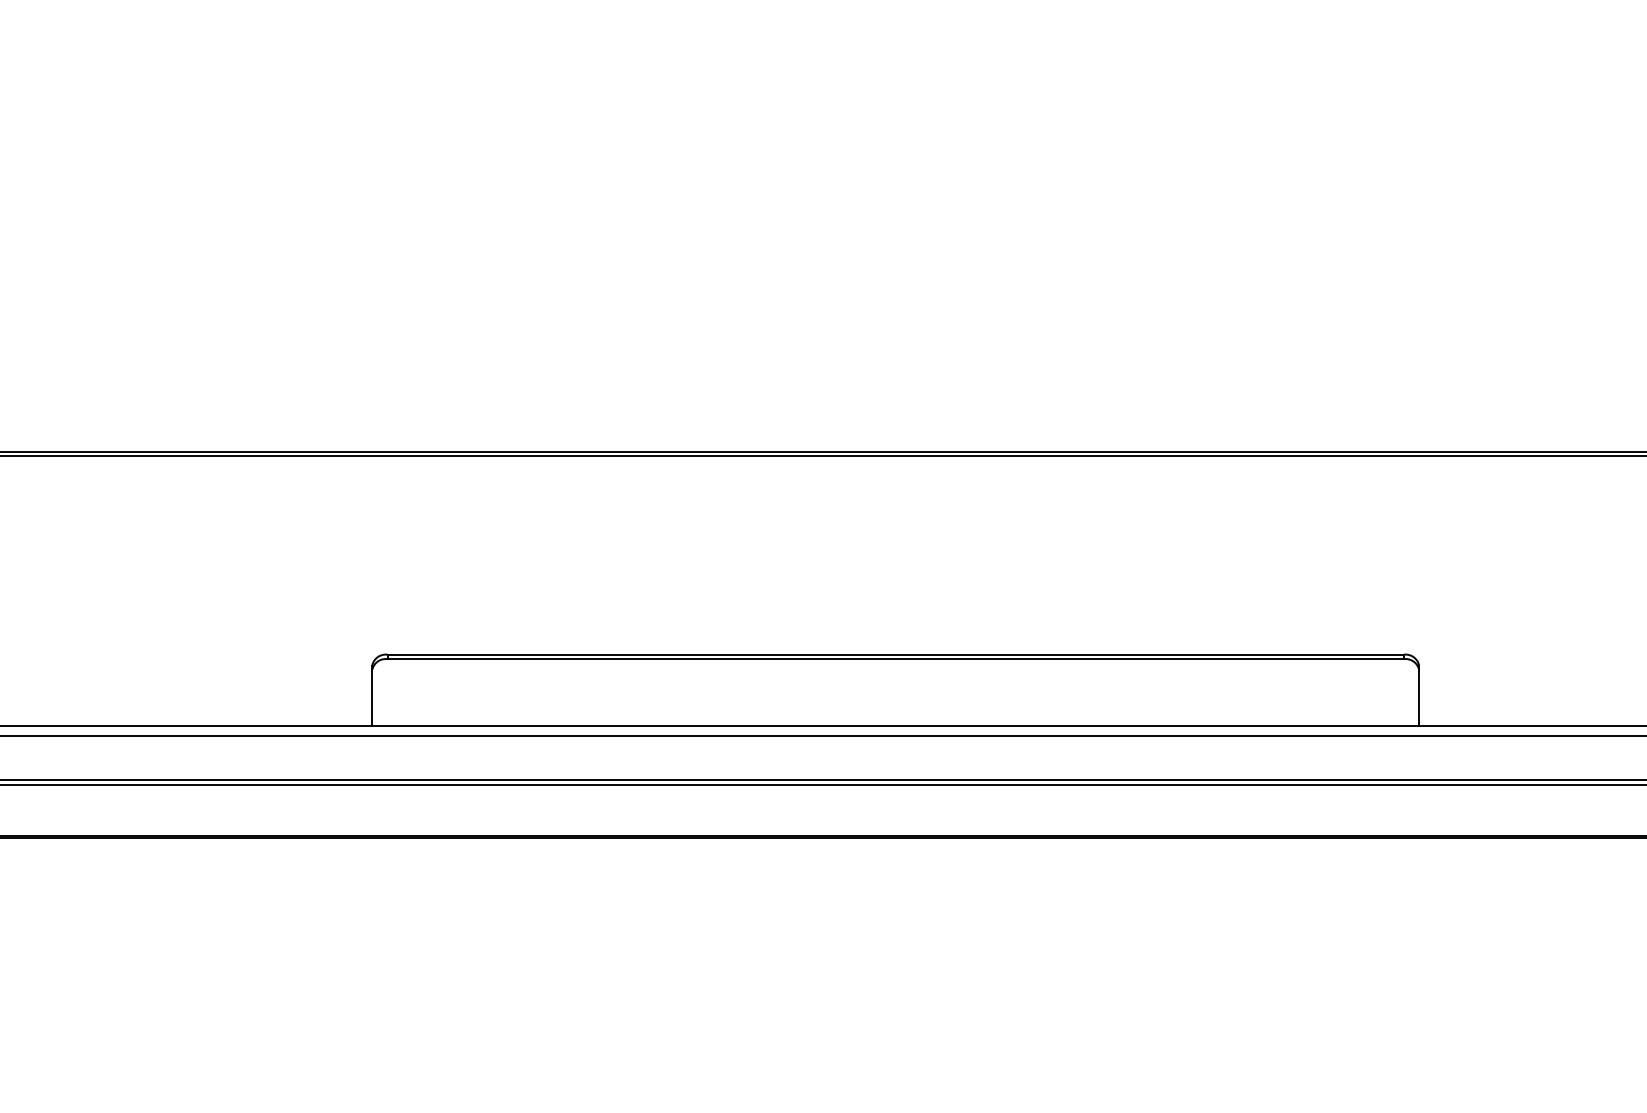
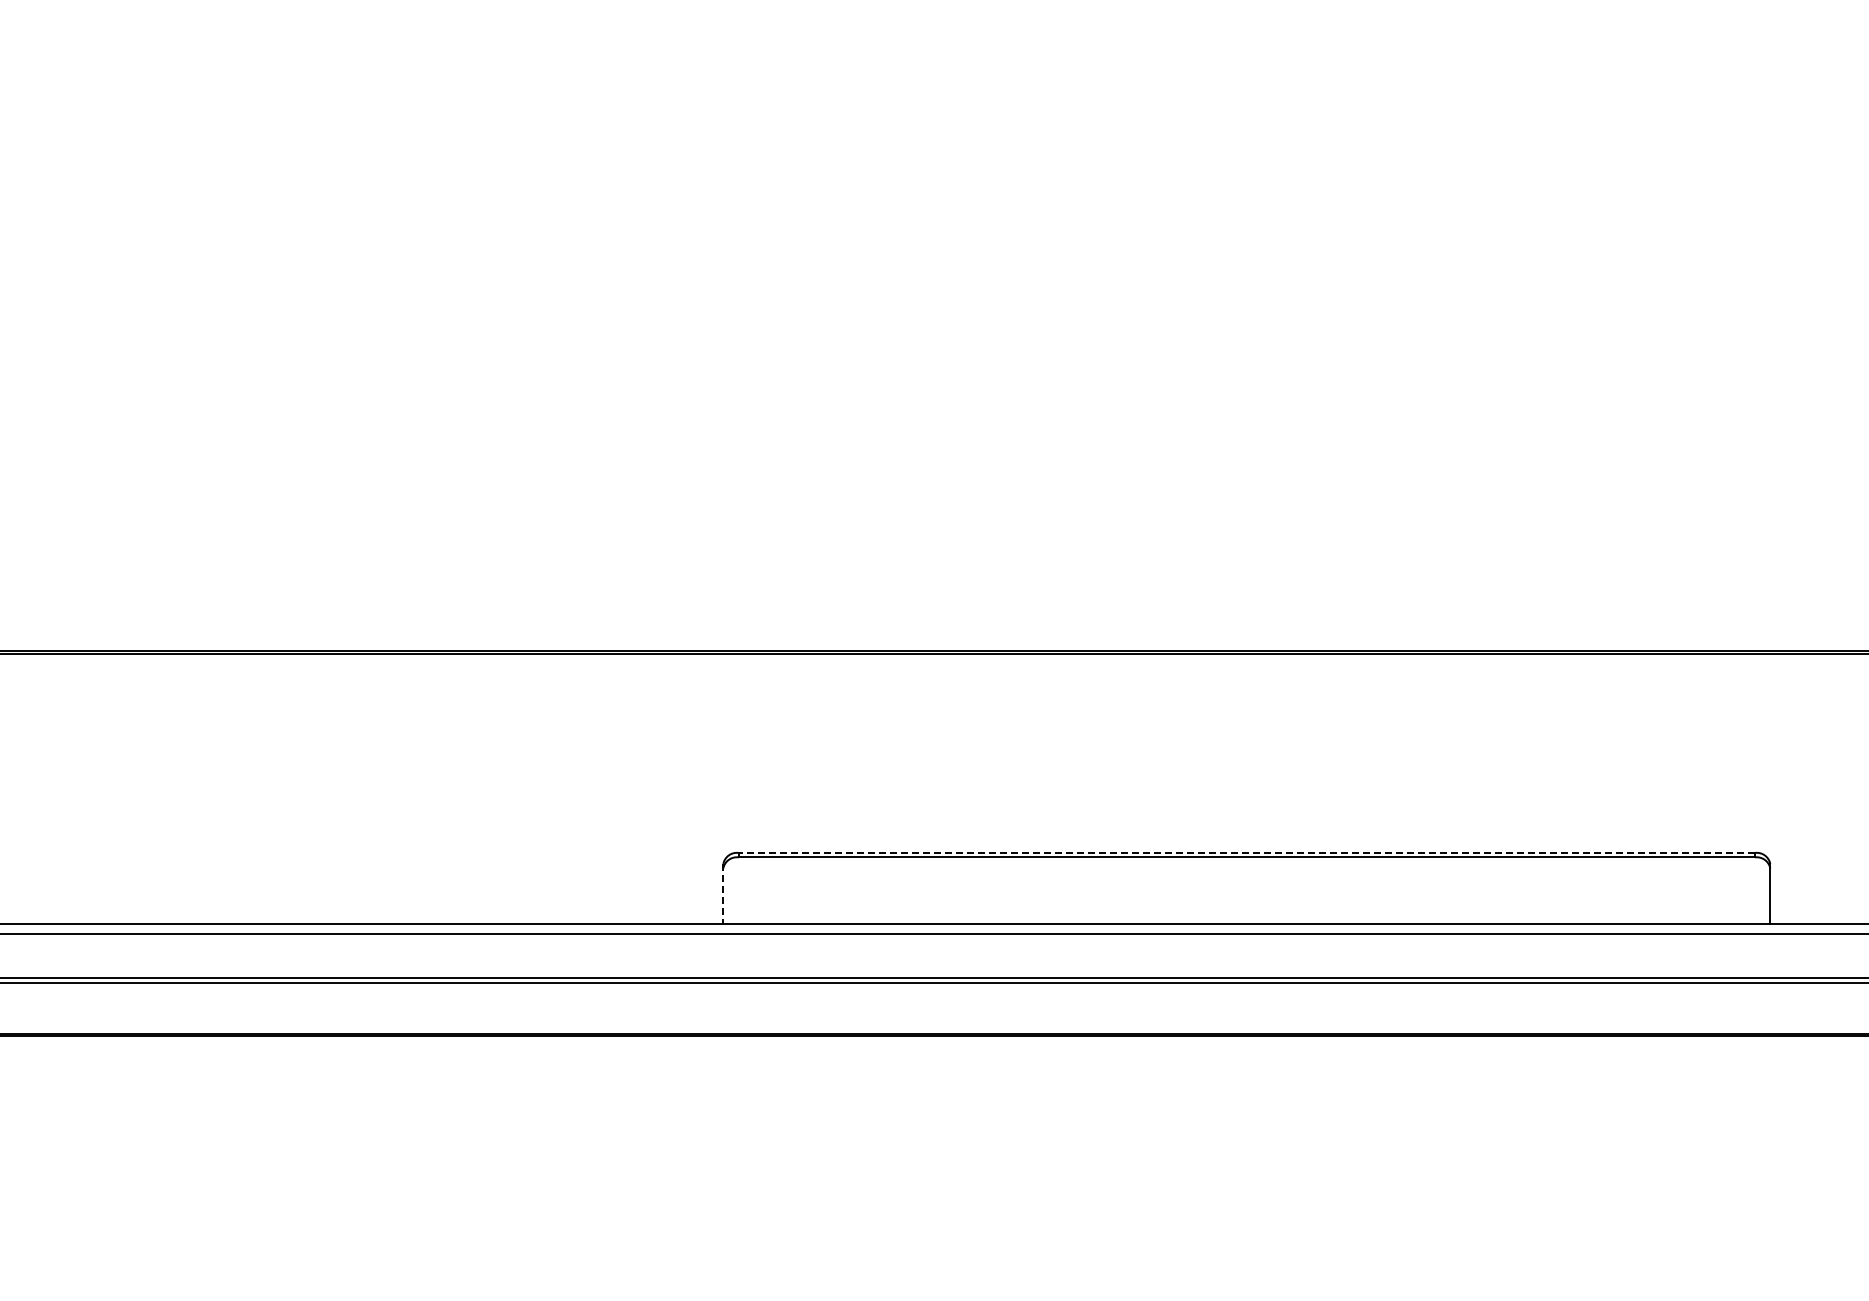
line: (895, 654) -> (1246, 852), solid -> dashed
line: (372, 696) -> (723, 894), solid -> dashed

